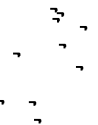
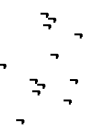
part: (58, 76) -> (49, 90), added

